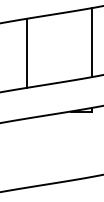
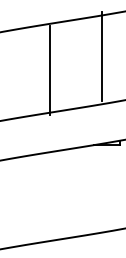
line: (91, 42) -> (102, 56), moved
line: (26, 52) -> (49, 69), moved

